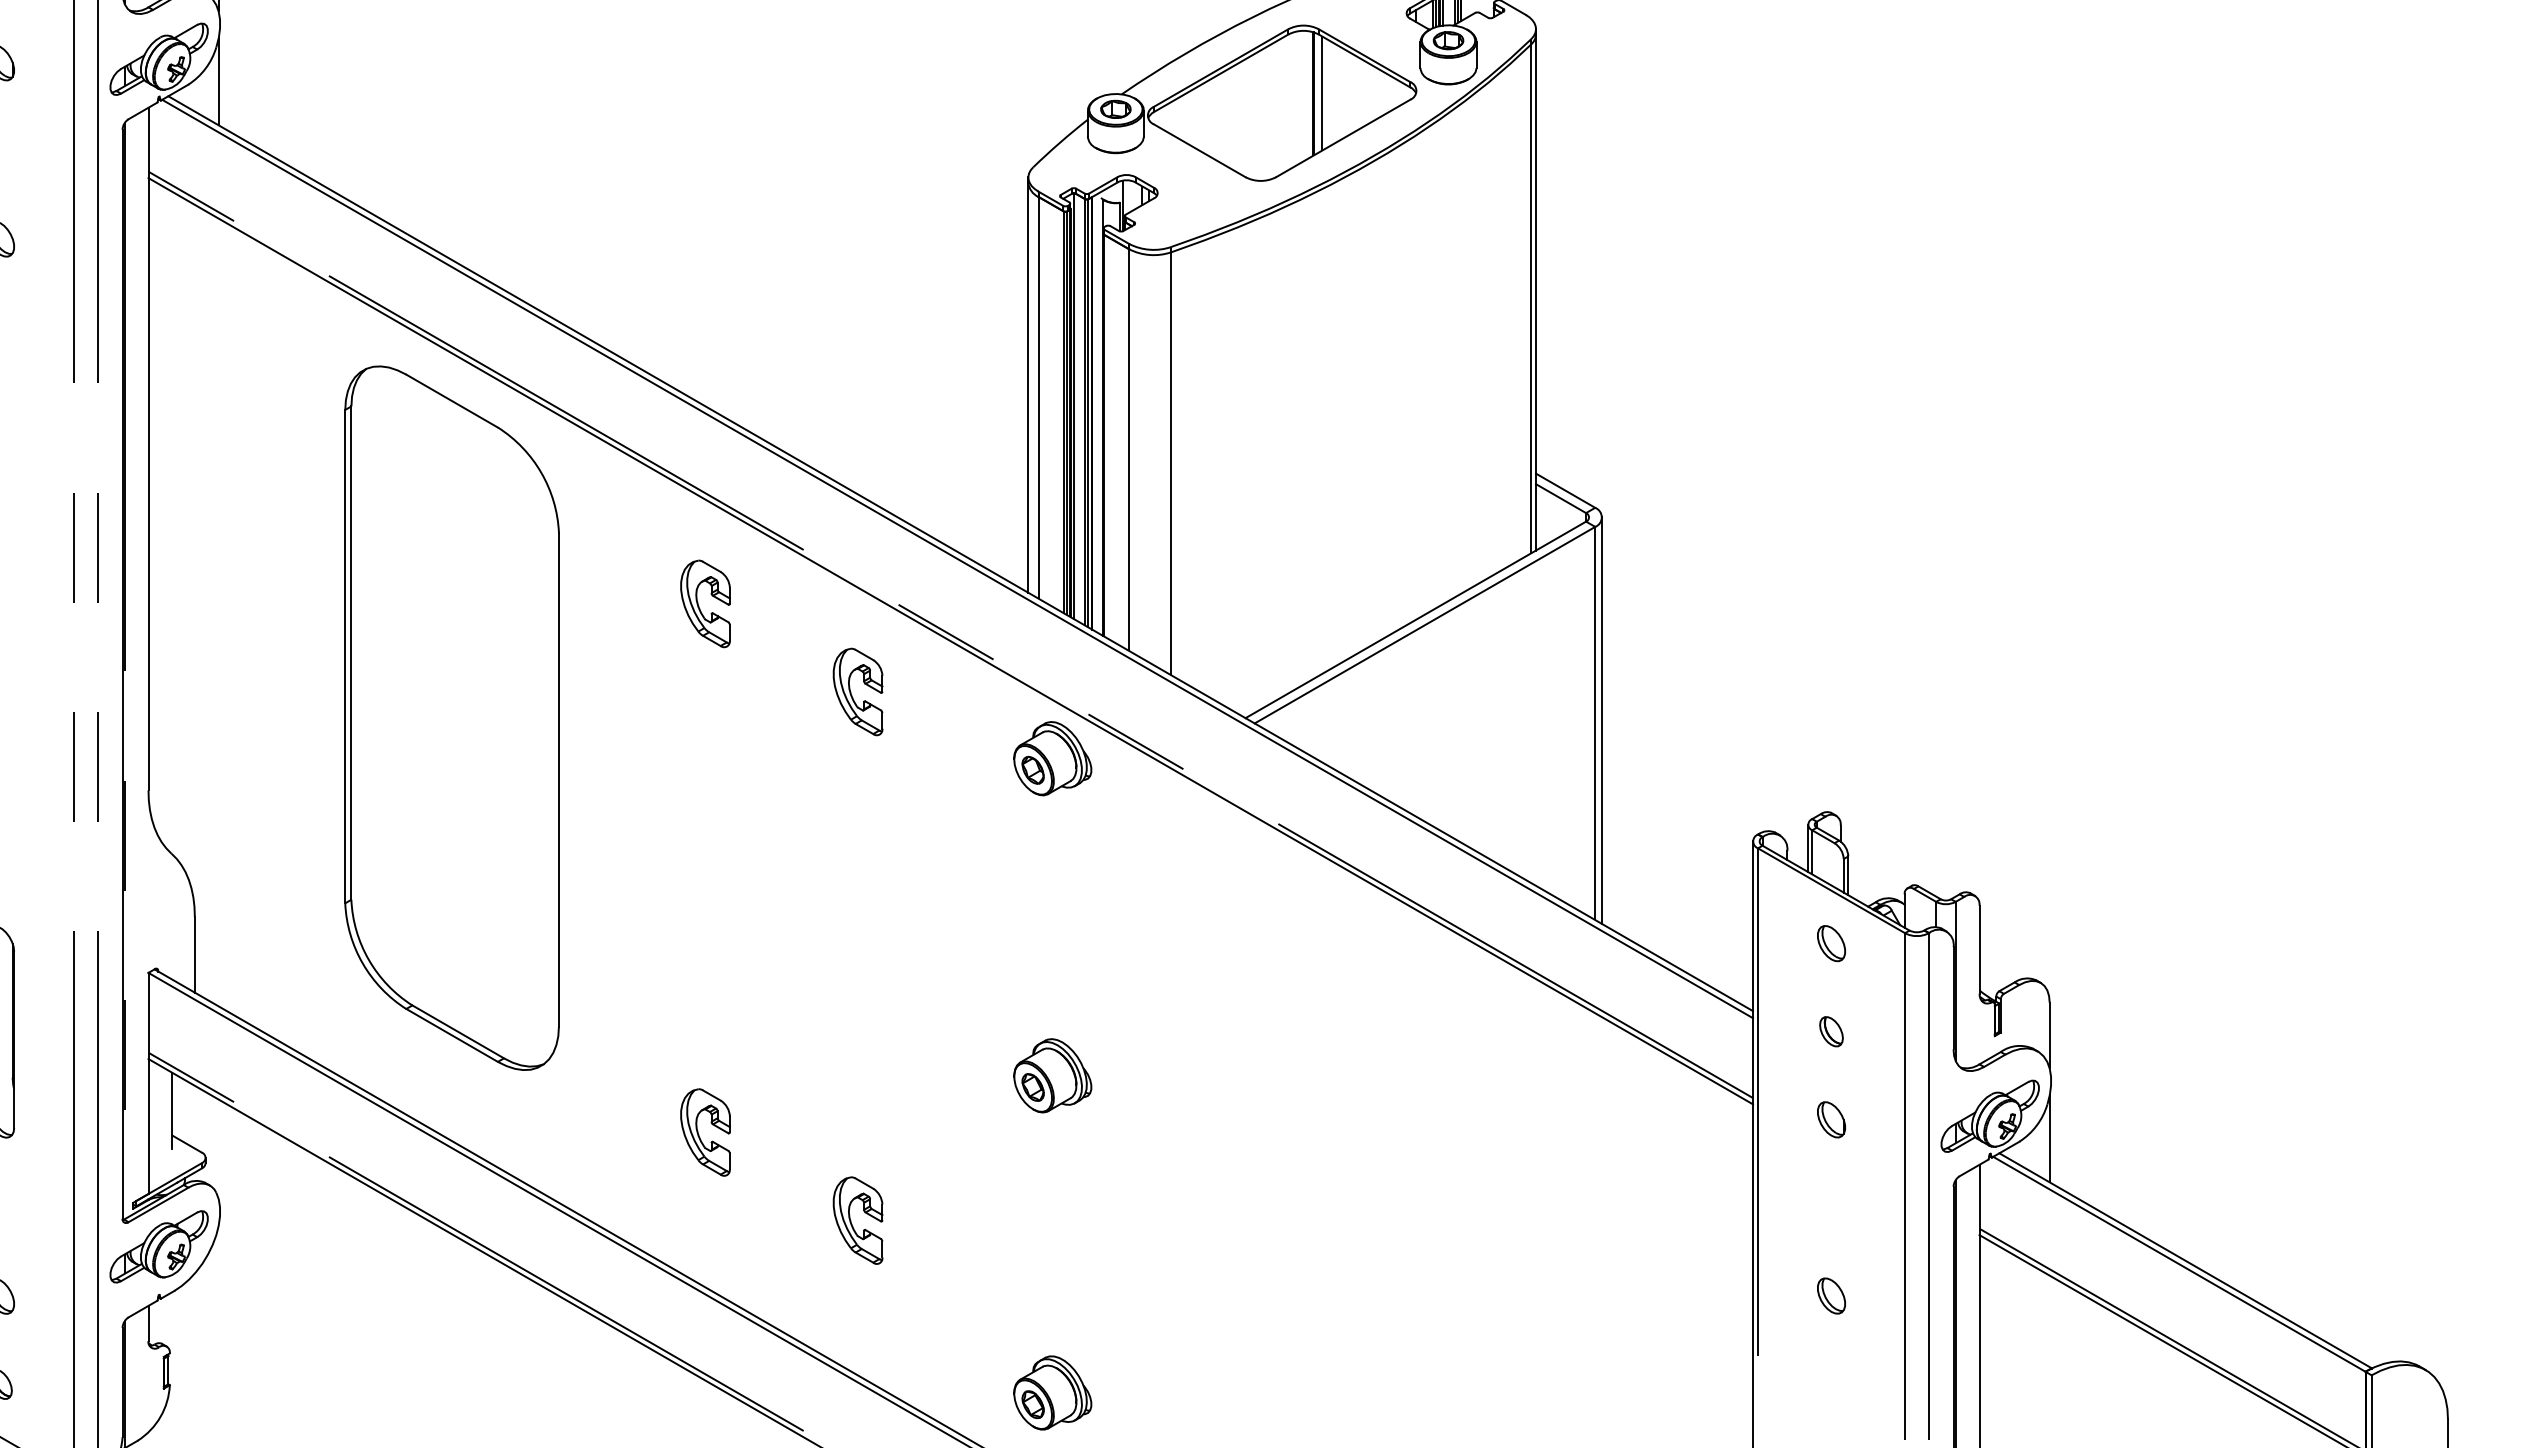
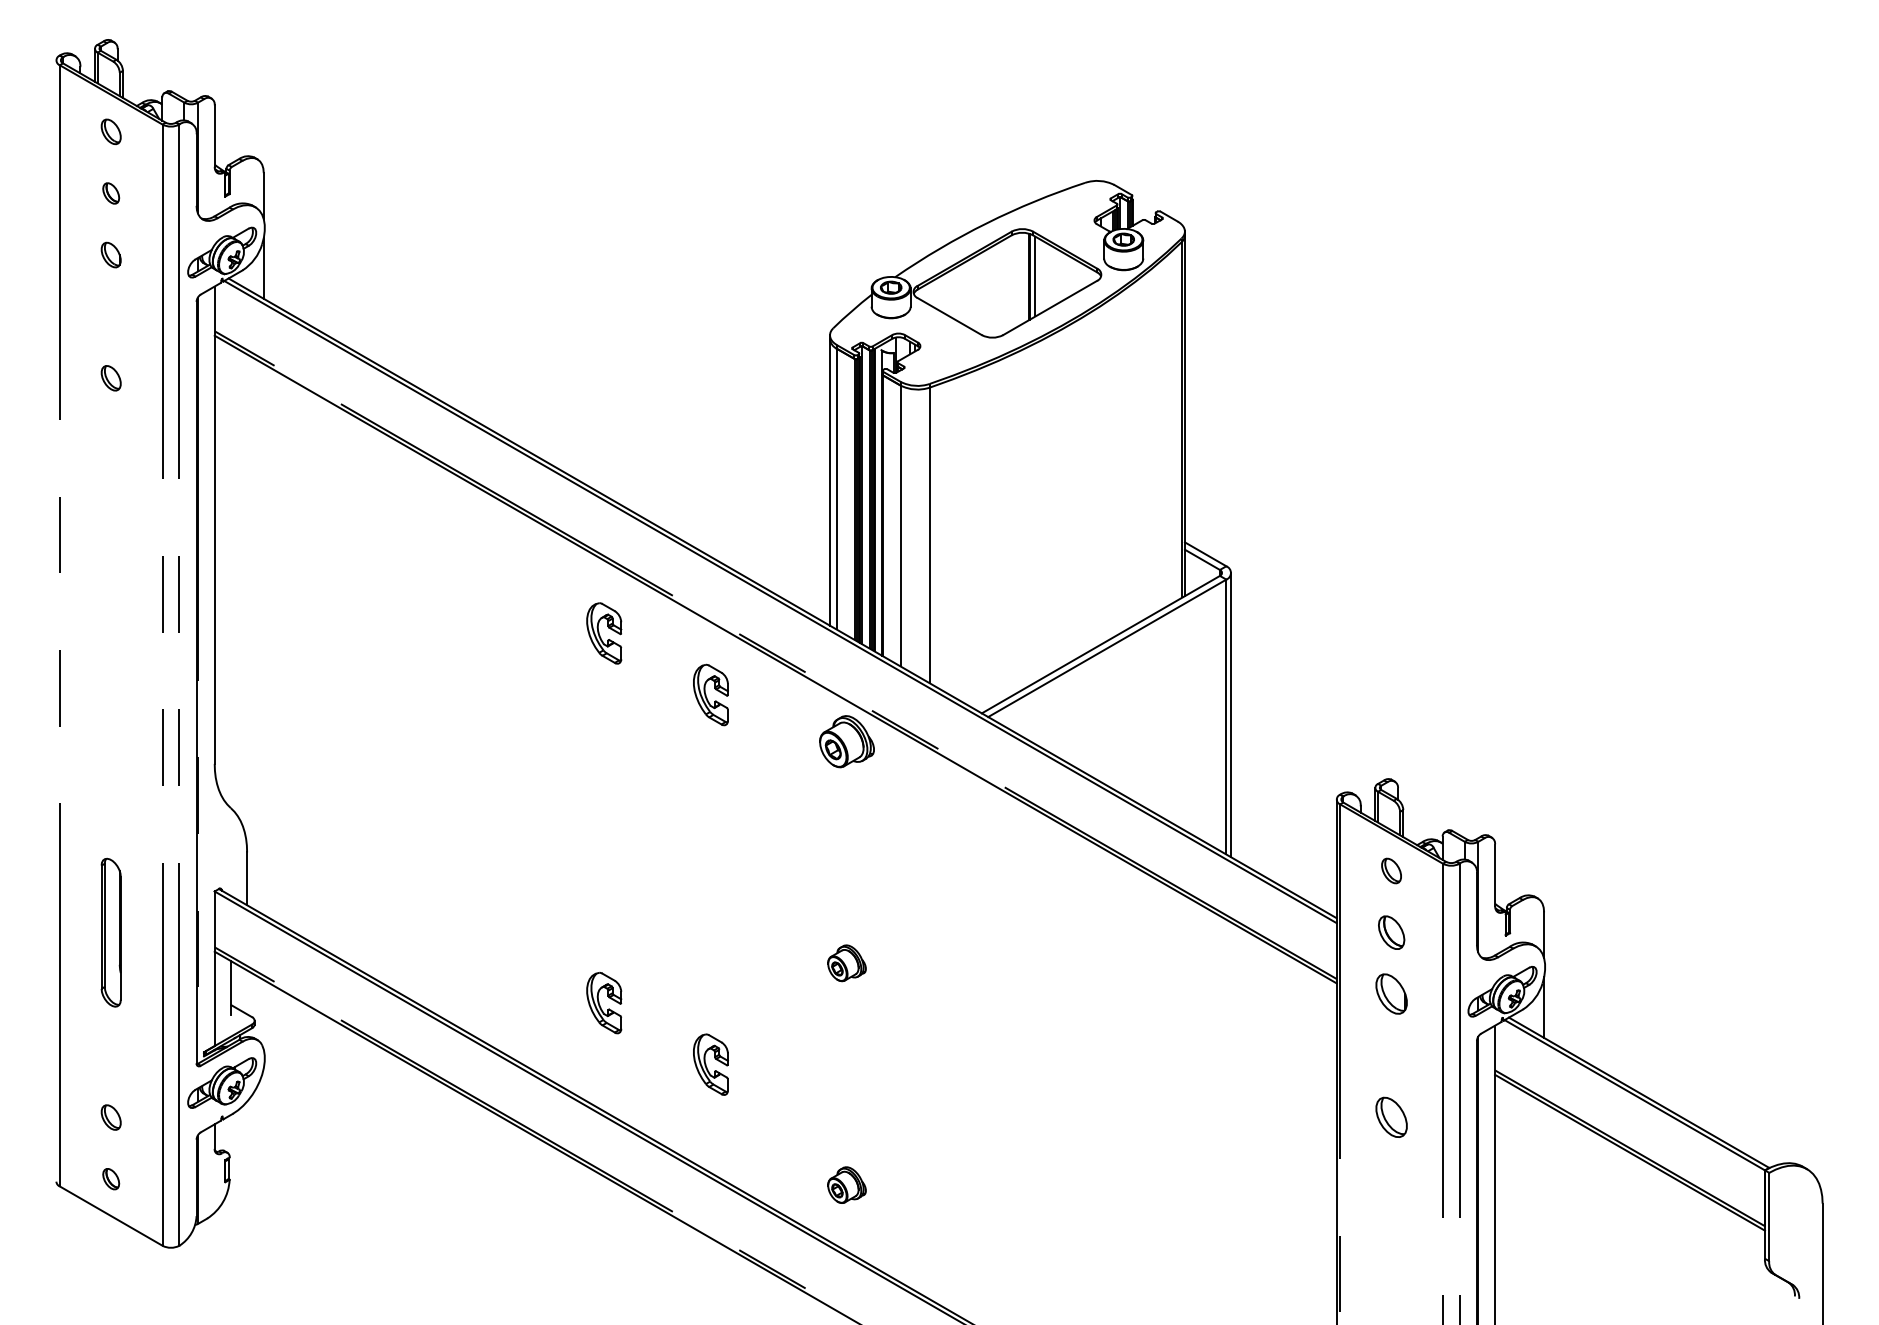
part: (451, 718) -> (426, 713), removed
part: (1831, 1031) -> (1391, 932), size x1.6
part: (1051, 1074) -> (846, 962), size x0.7
part: (1831, 1120) -> (1391, 994), size x1.6
part: (1831, 1296) -> (1391, 1117), size x1.6
part: (1051, 1391) -> (846, 1184), size x0.7

